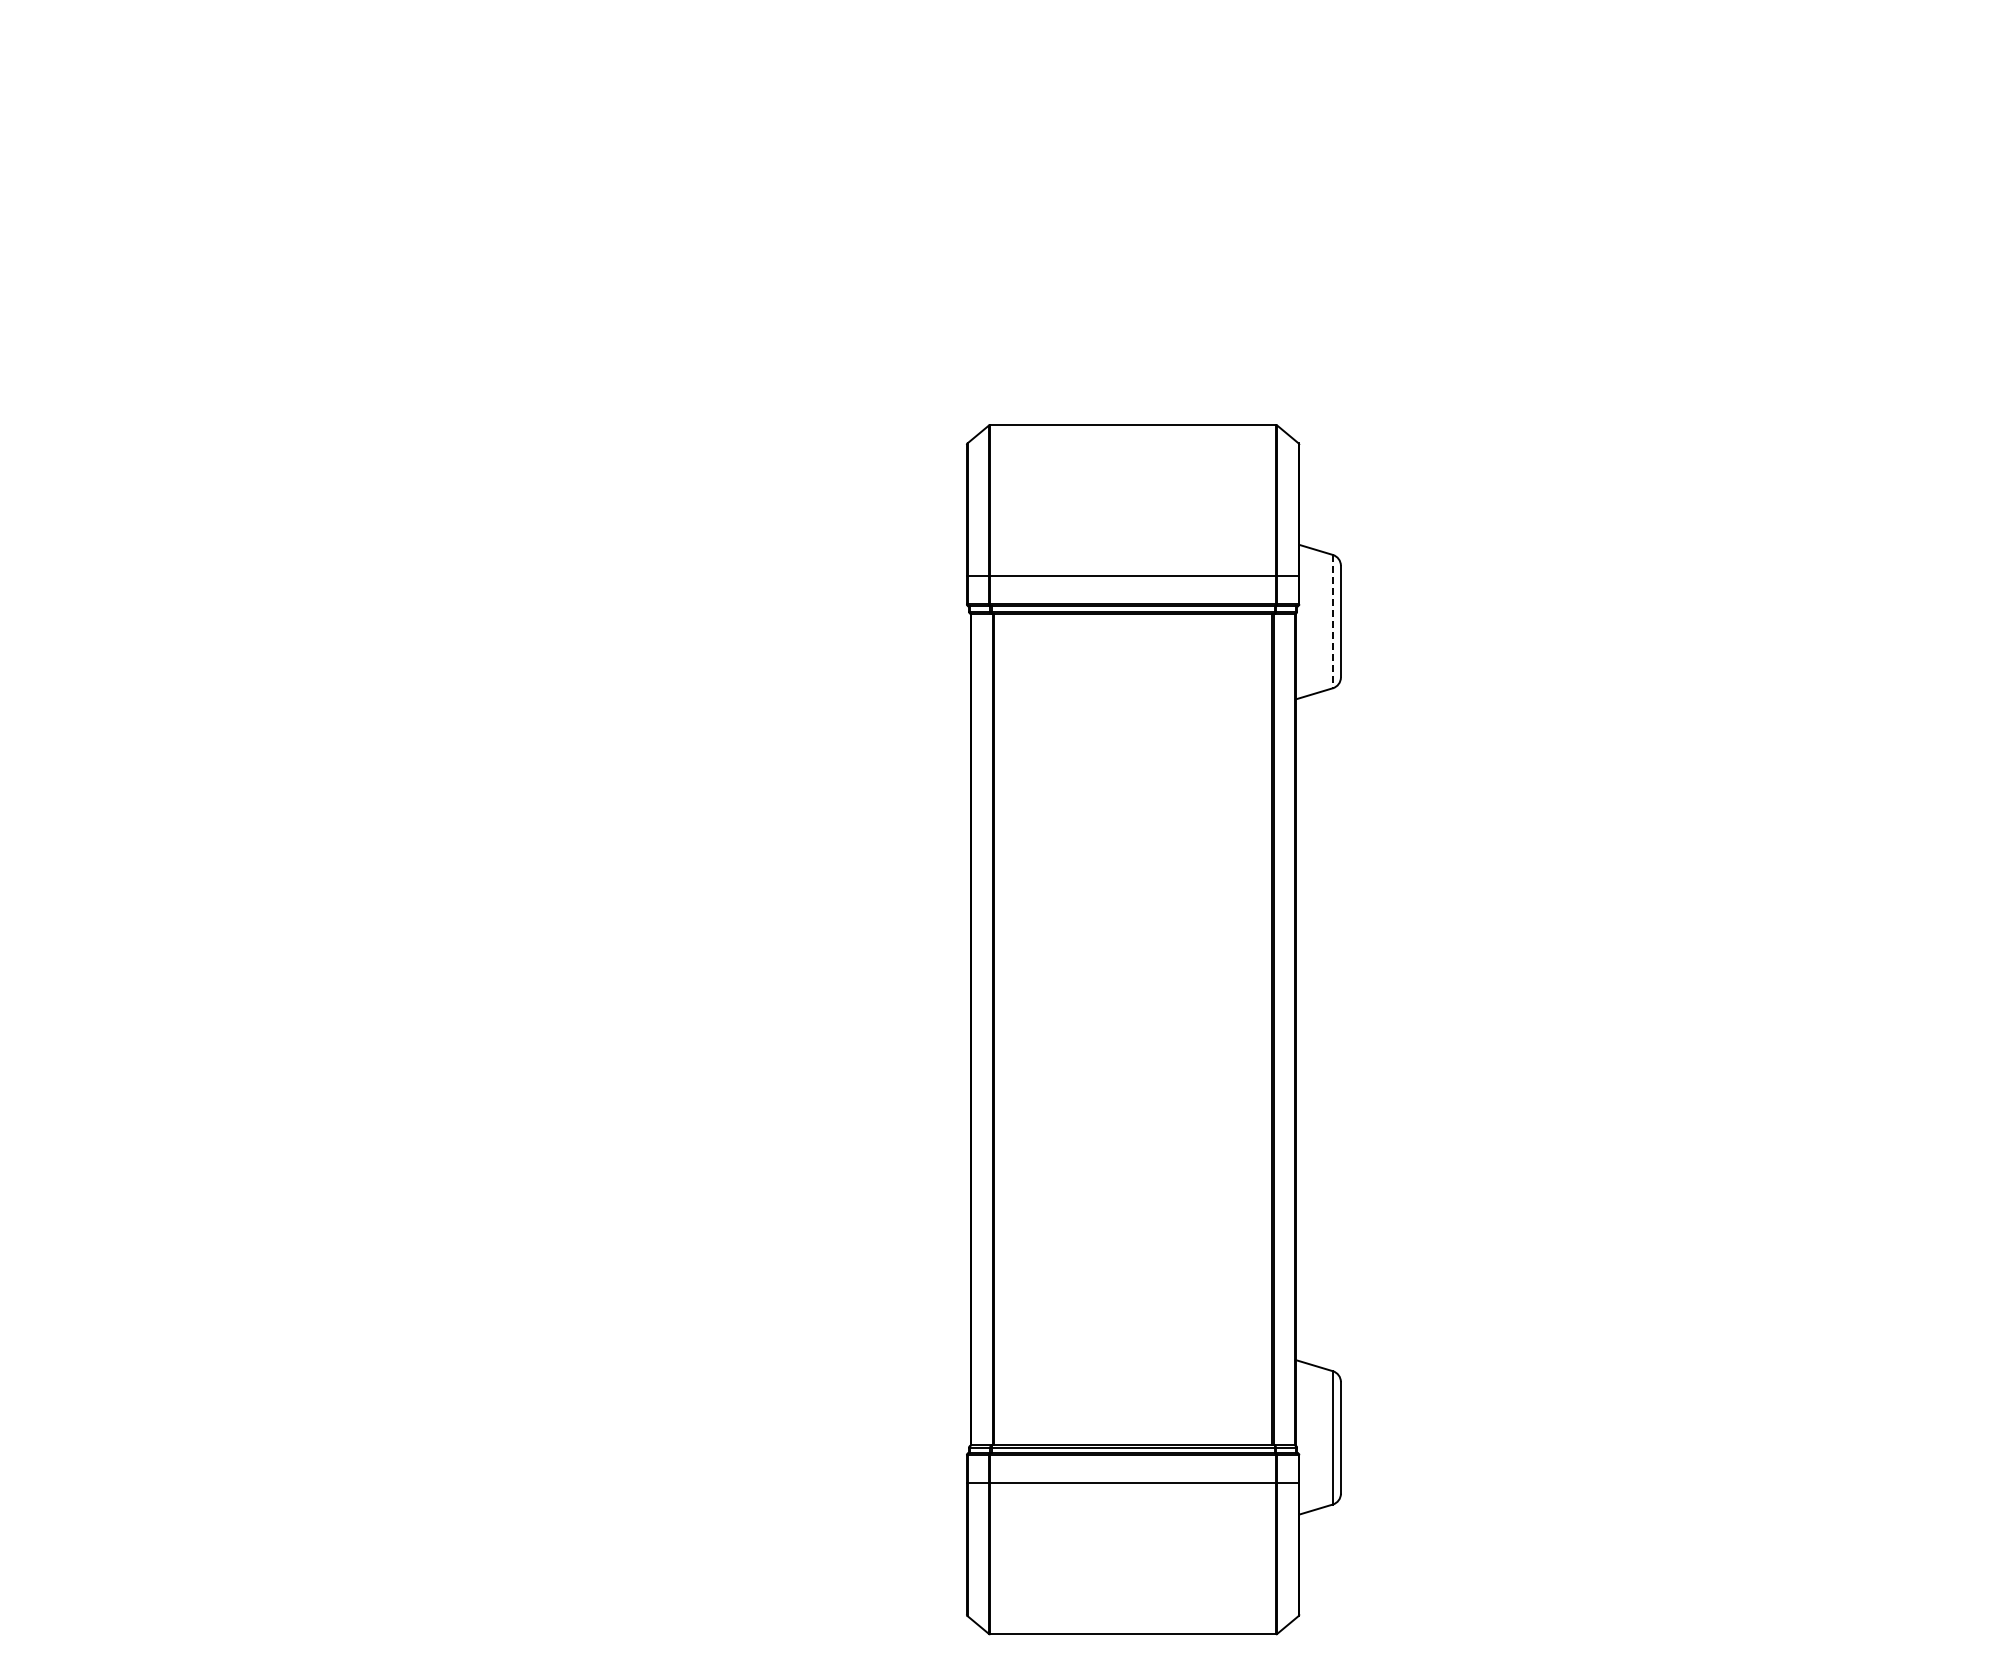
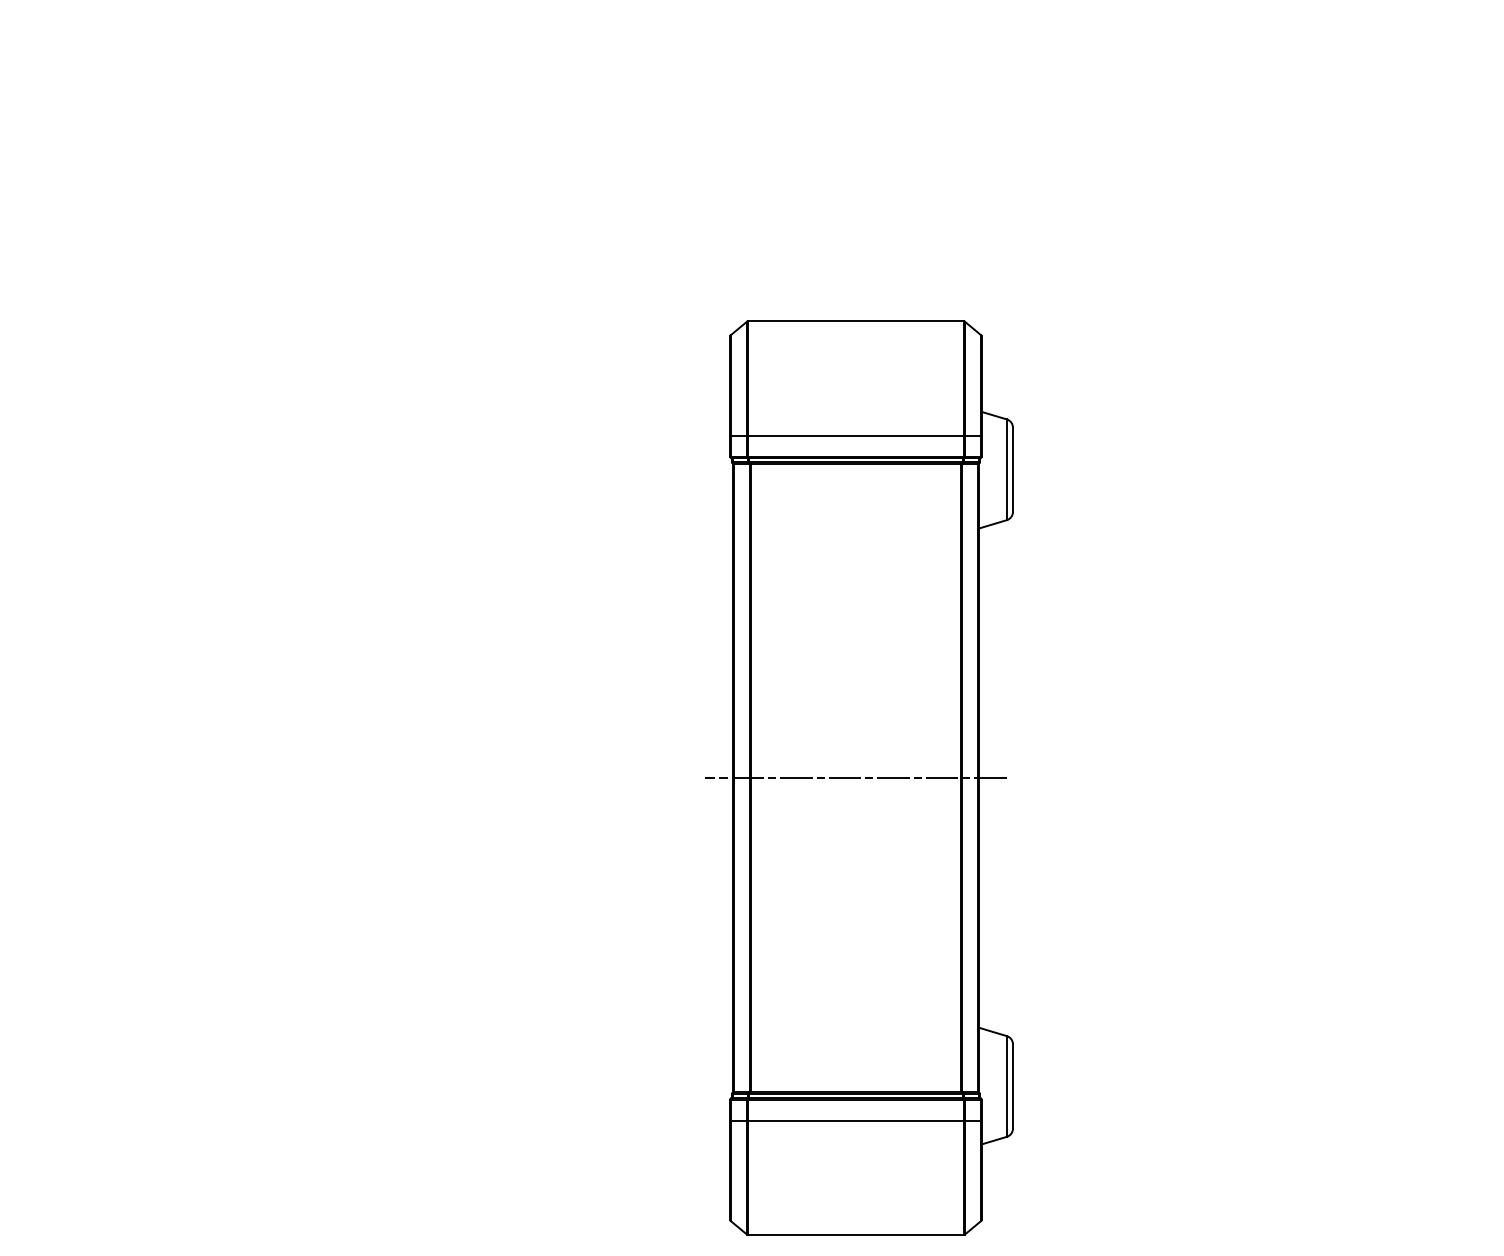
line: (1332, 621) -> (1006, 469), dashed -> solid
line: (1132, 1029) -> (855, 777), added

